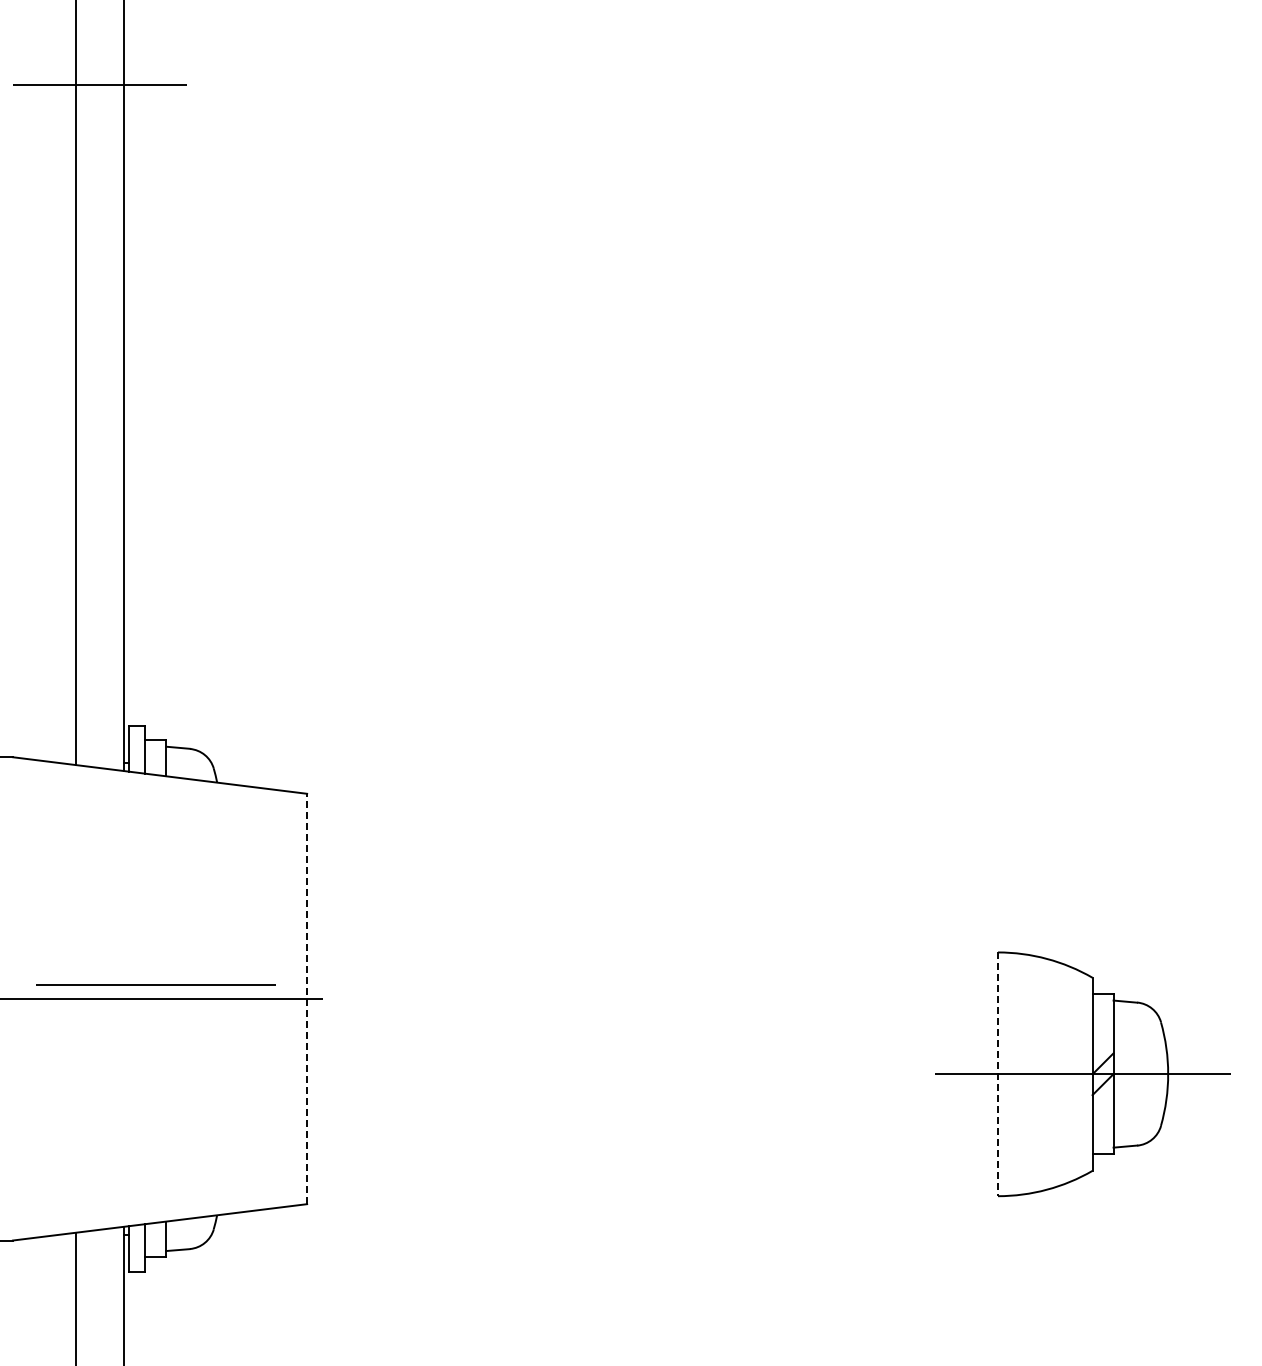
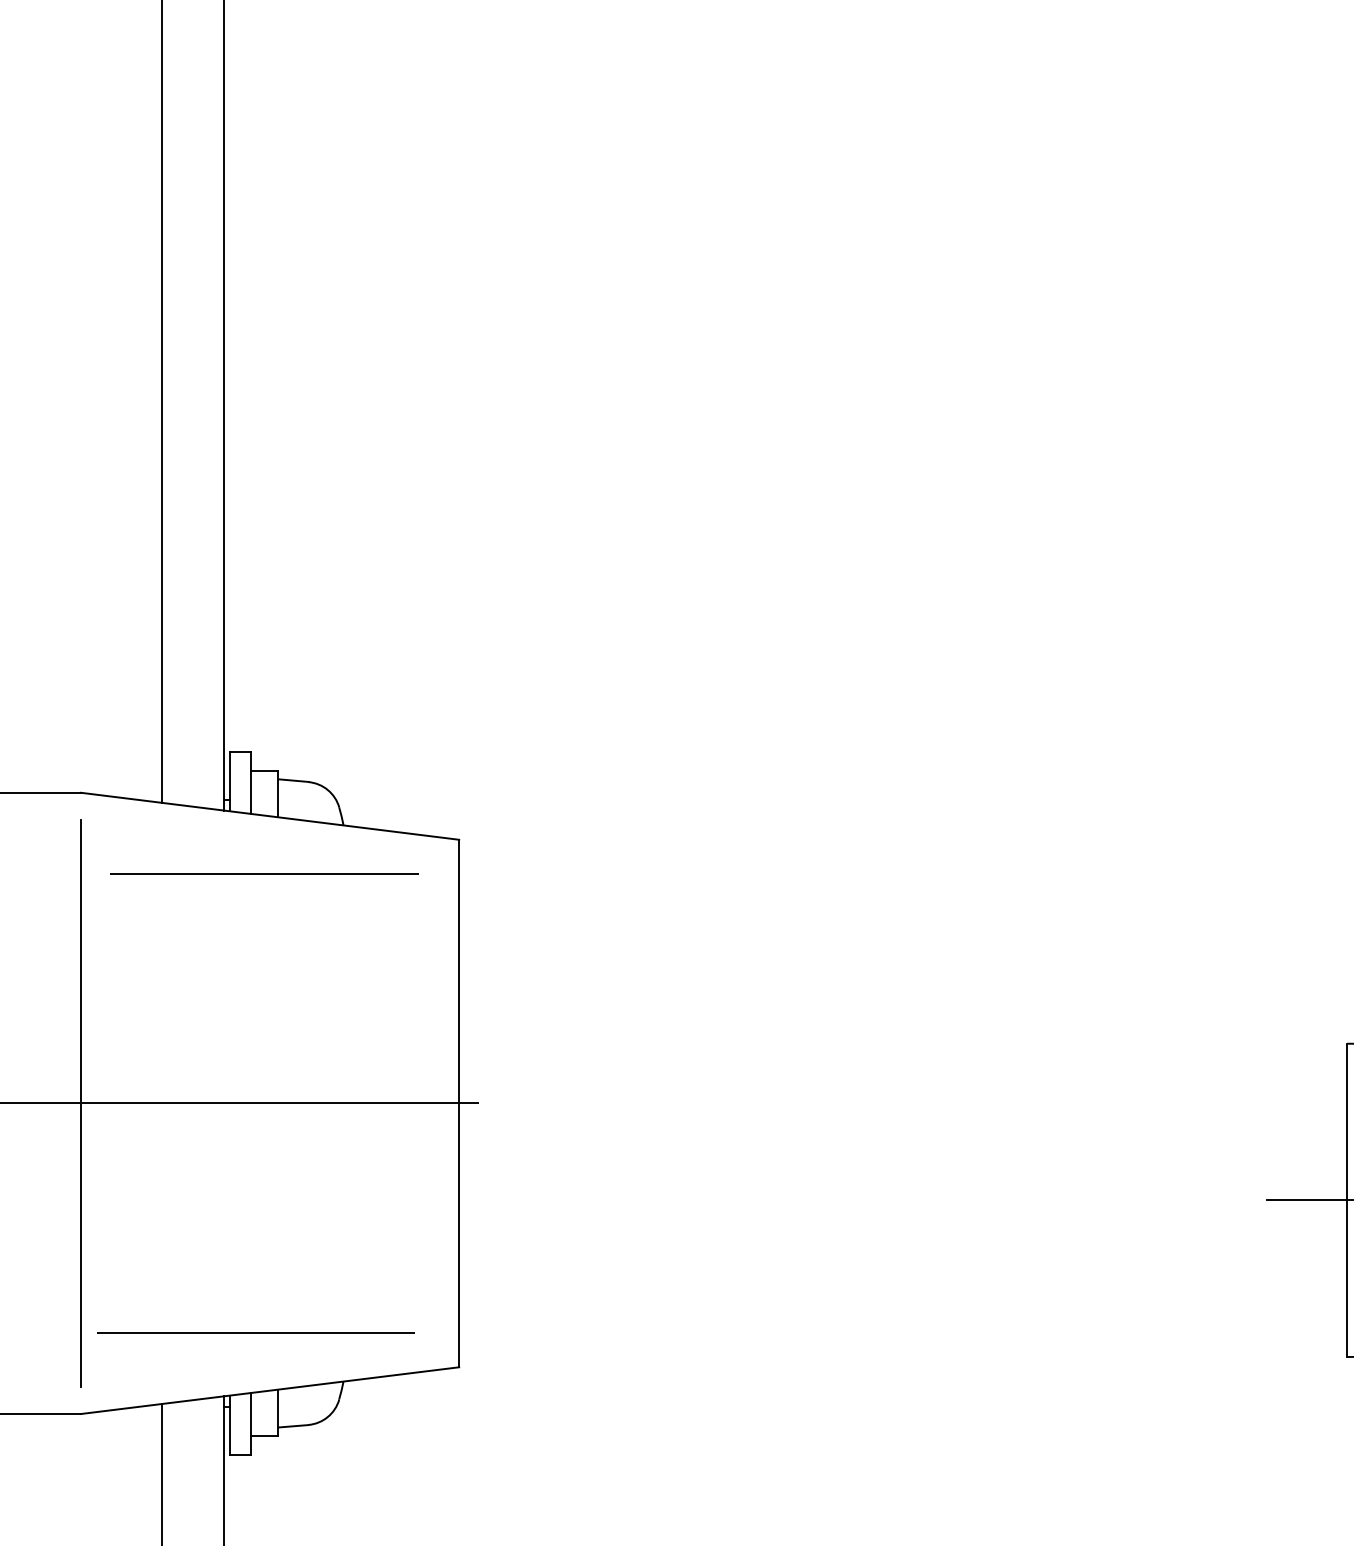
line: (155, 984) -> (264, 872), moved
line: (12, 998) -> (80, 1102), added
line: (307, 998) -> (459, 1102), dashed -> solid
line: (998, 1074) -> (1347, 1200), dashed -> solid
line: (148, 1177) -> (255, 1332), added

